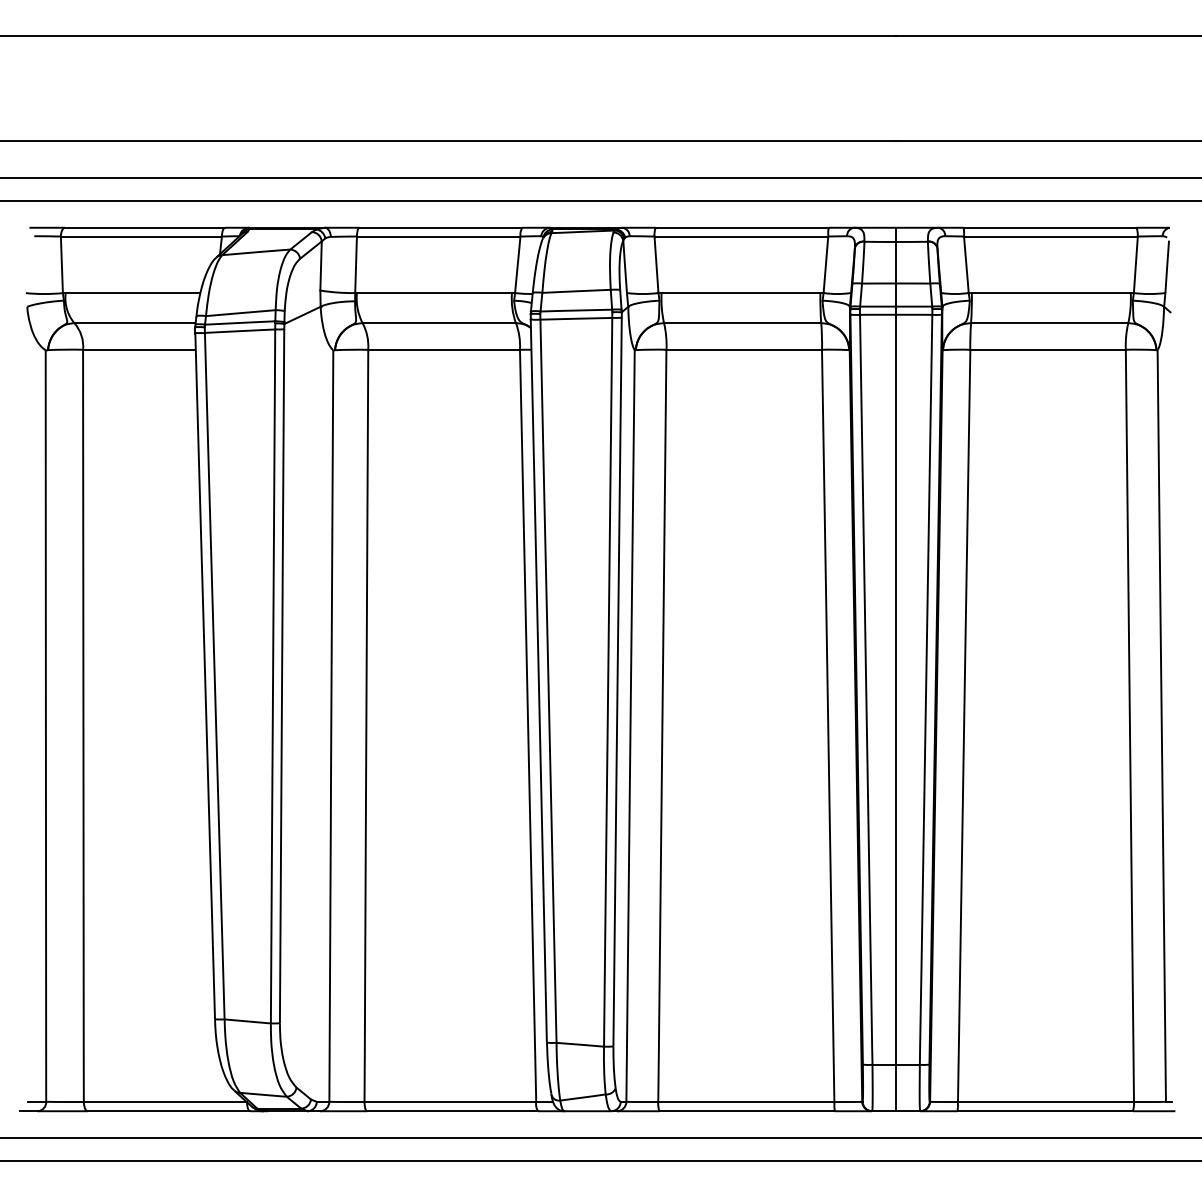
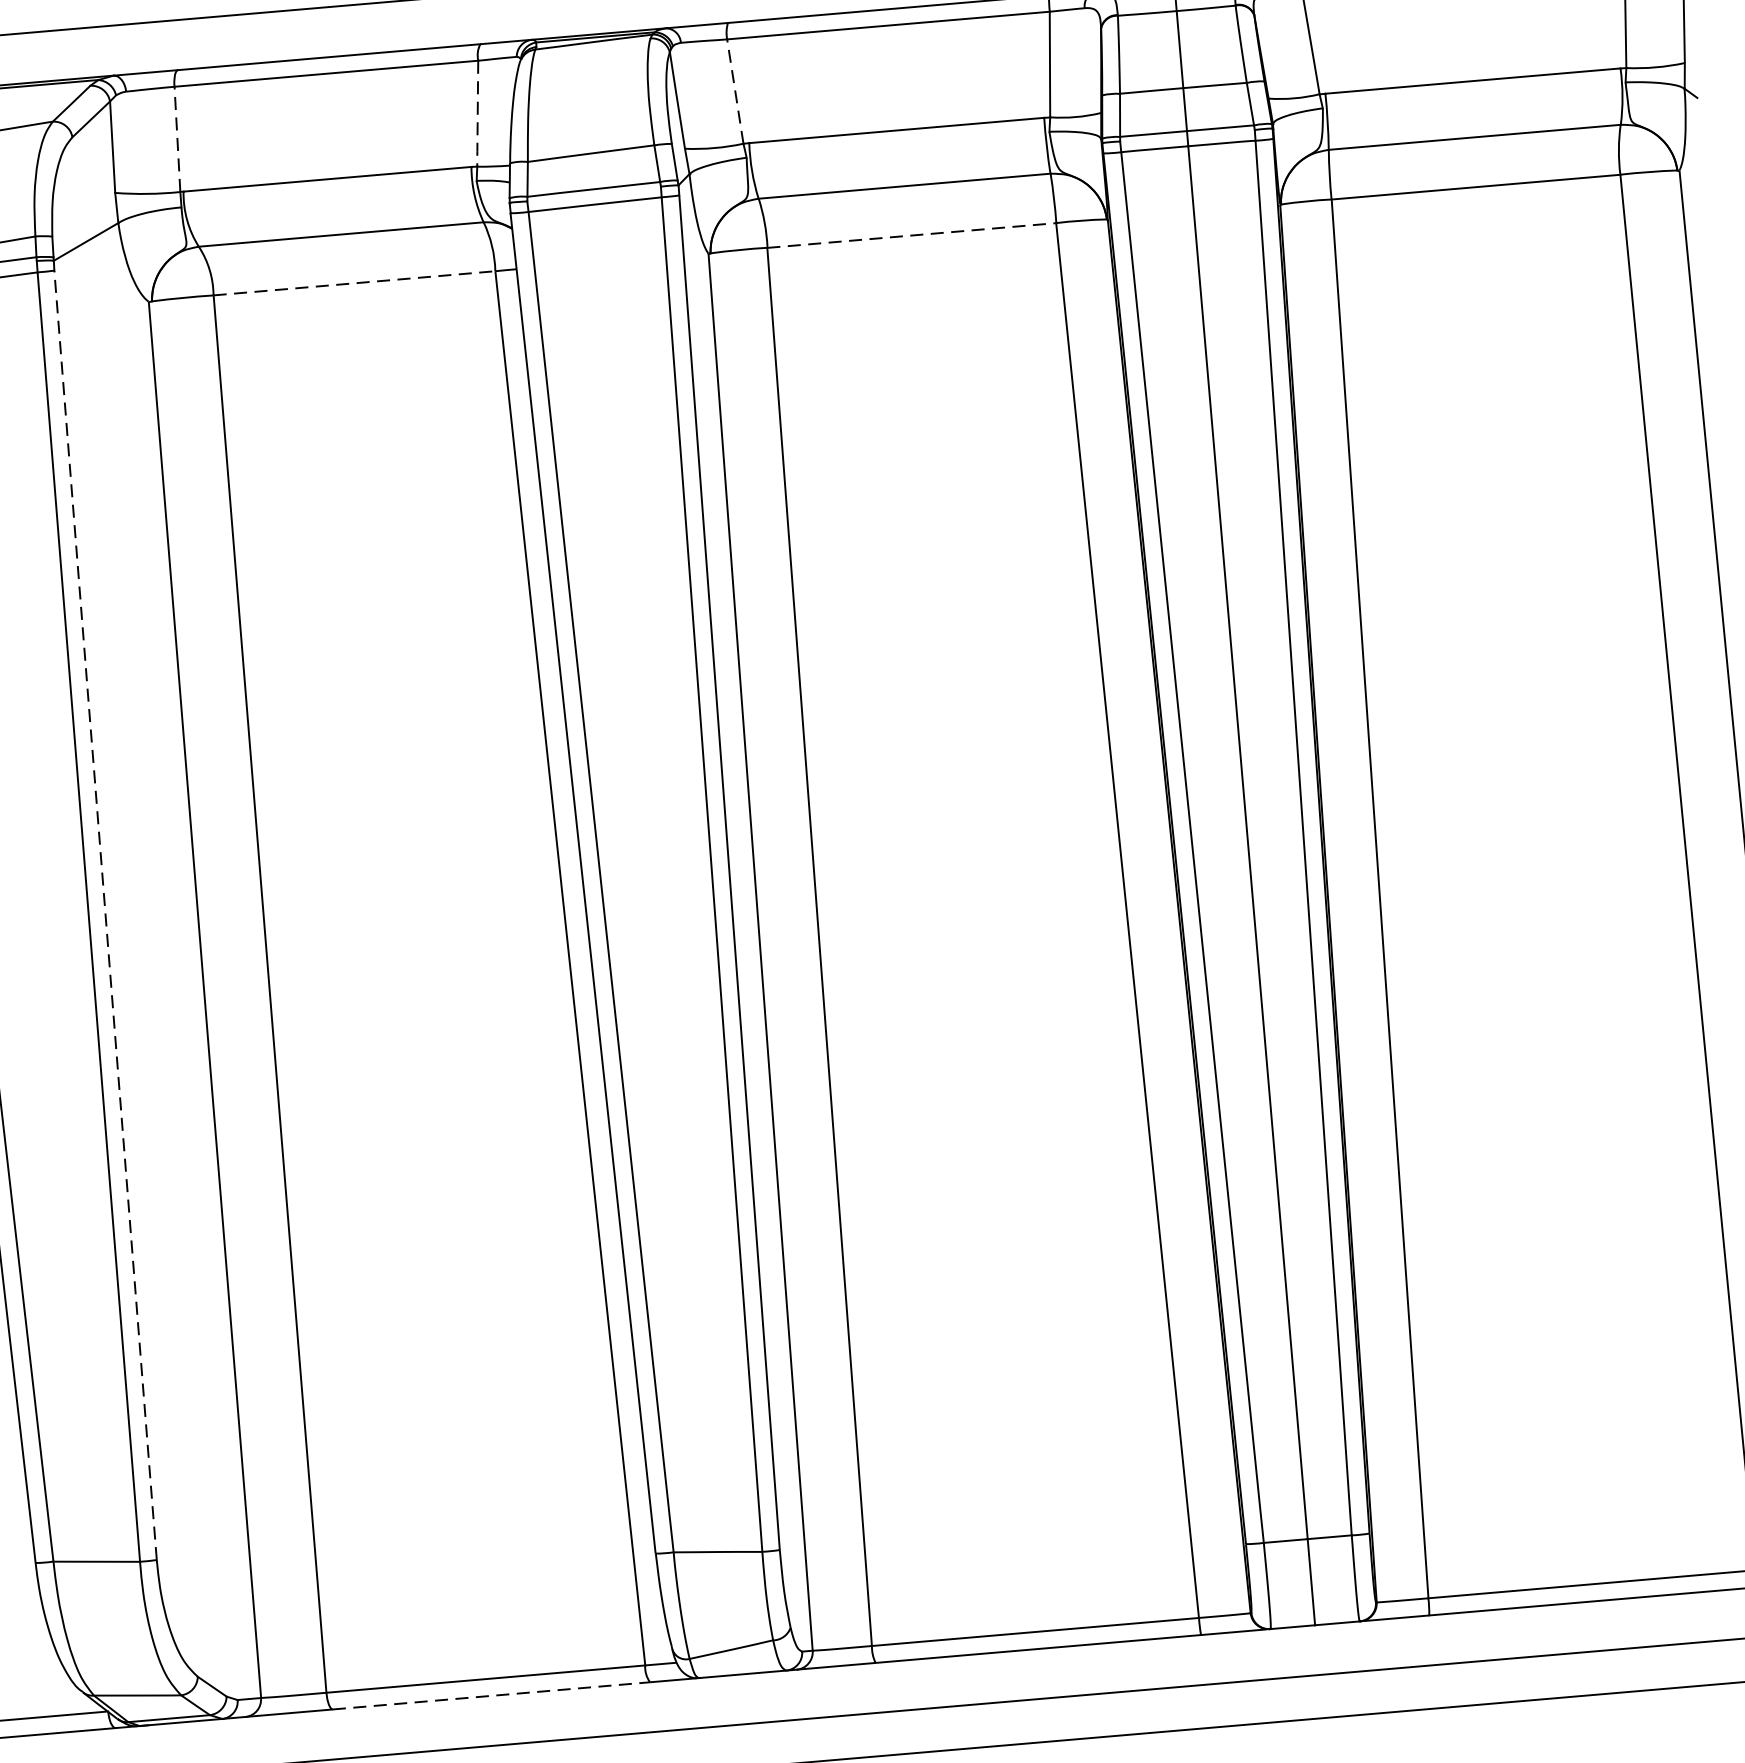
line: (356, 264) -> (178, 138), solid -> dashed
line: (656, 264) -> (735, 91), solid -> dashed
line: (517, 266) -> (477, 116), solid -> dashed
line: (444, 349) -> (355, 282), solid -> dashed
line: (744, 349) -> (912, 234), solid -> dashed
line: (282, 674) -> (106, 911), solid -> dashed
line: (453, 1111) -> (493, 1696), solid -> dashed

